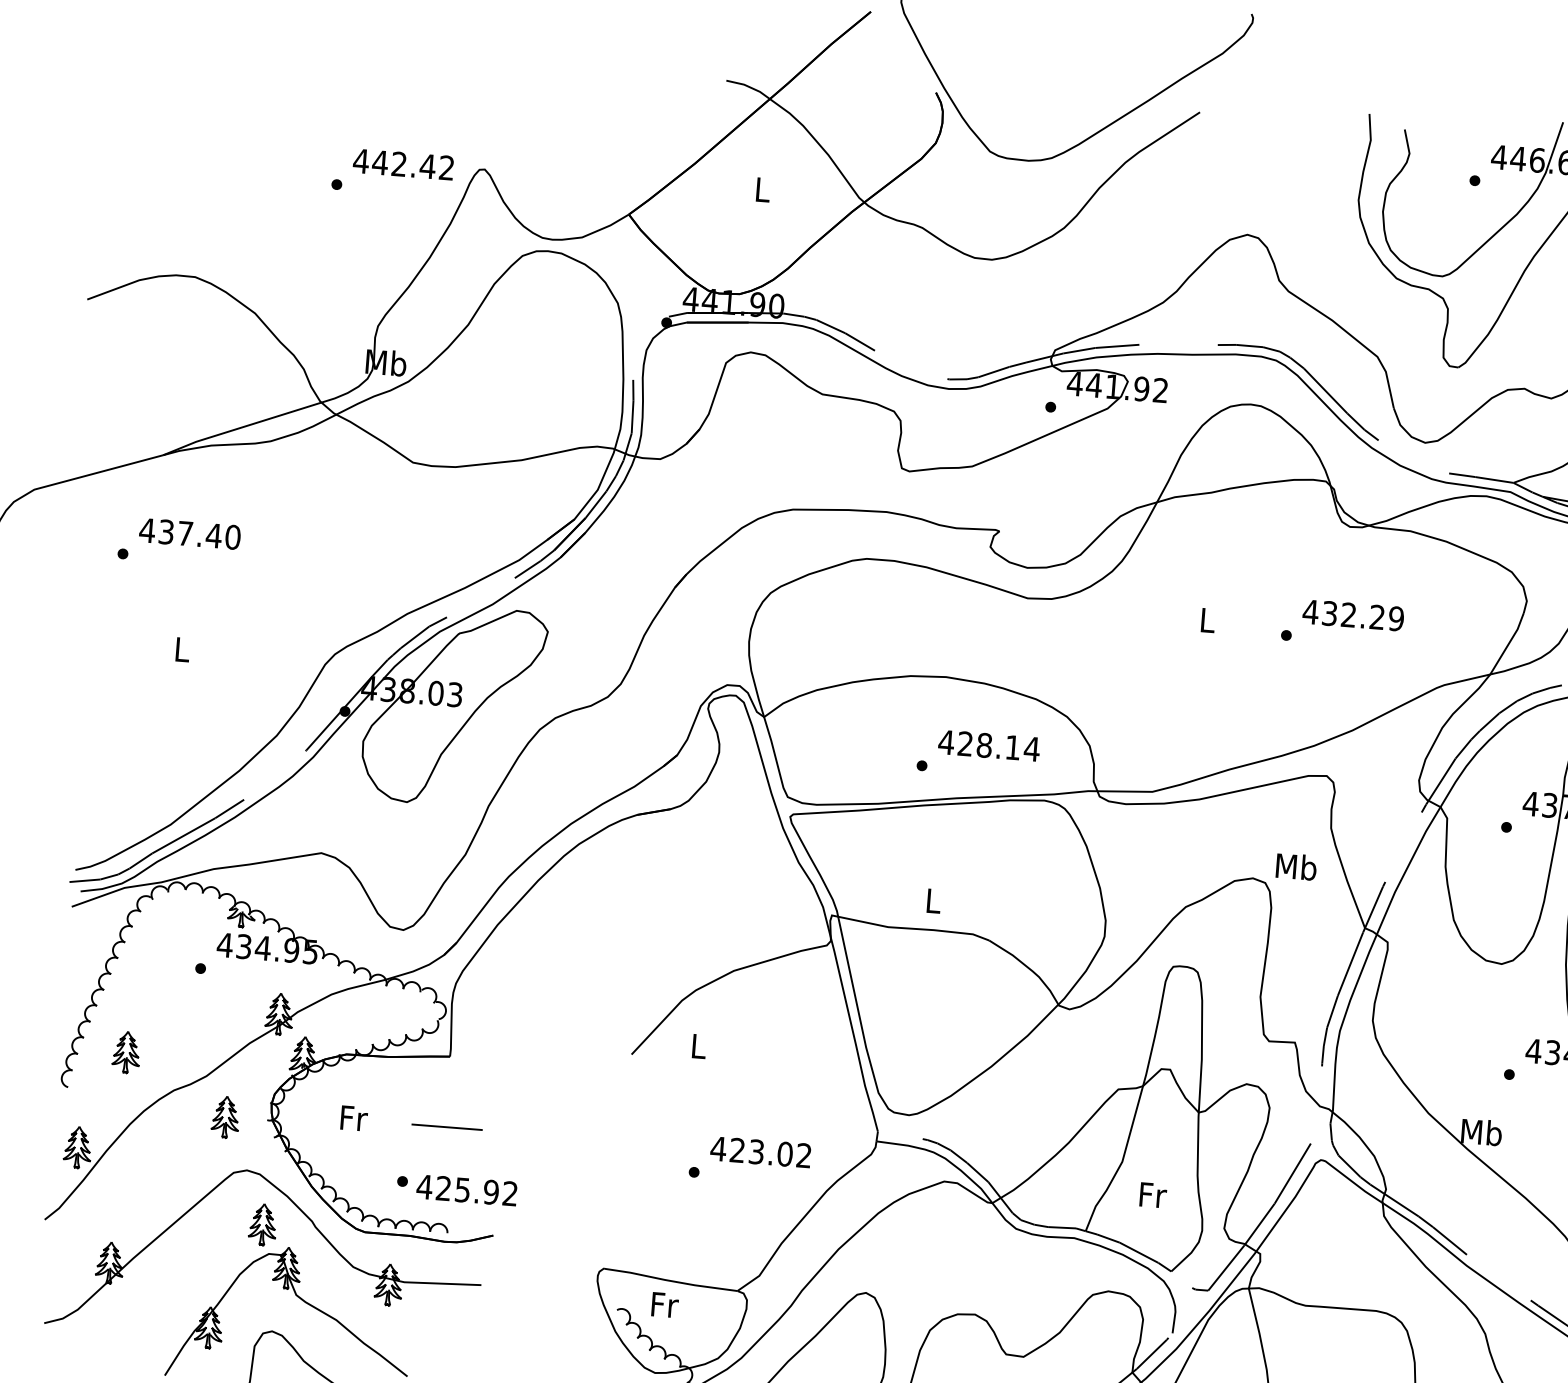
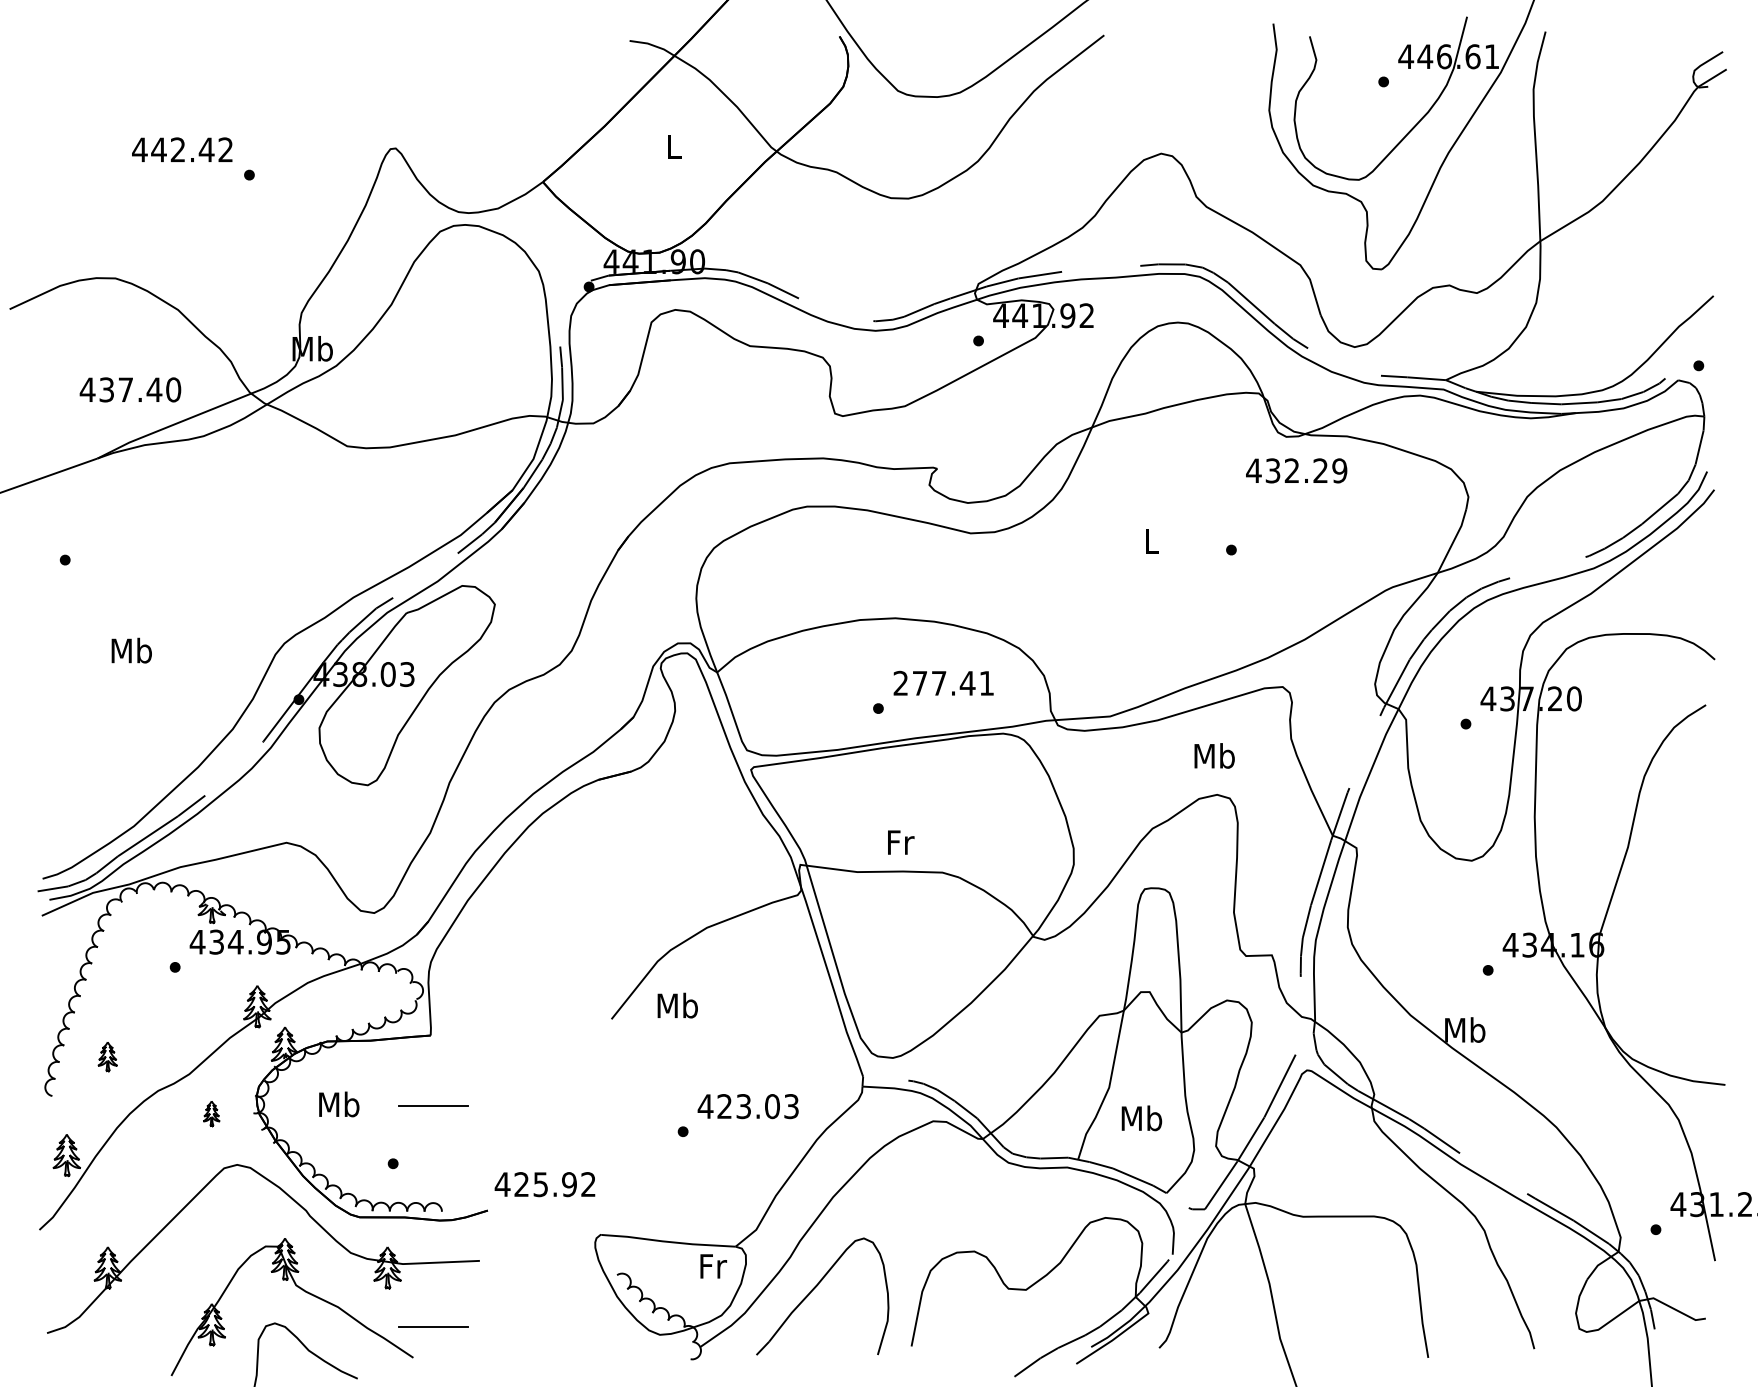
text: (403, 164) -> (182, 149), moved
text: (190, 533) -> (130, 389), moved
text: (1353, 615) -> (1296, 470), moved
text: (181, 649) -> (131, 650), L -> Mb
text: (988, 744) -> (943, 682), 428.14 -> 277.41
text: (1296, 866) -> (1214, 755), moved
text: (934, 901) -> (901, 842), L -> Fr
text: (698, 1046) -> (677, 1005), L -> Mb
part: (126, 1052) -> (107, 1056), size x0.7
part: (225, 1117) -> (211, 1113), size x0.6
text: (353, 1118) -> (339, 1104), Fr -> Mb
text: (804, 1155) -> (791, 1106), 423.02 -> 423.03
text: (466, 1190) -> (544, 1184), moved
text: (1152, 1195) -> (1141, 1118), Fr -> Mb
part: (263, 1224) -> (257, 1217), removed
text: (664, 1305) -> (713, 1266), moved
line: (429, 1346) -> (433, 1326), added

